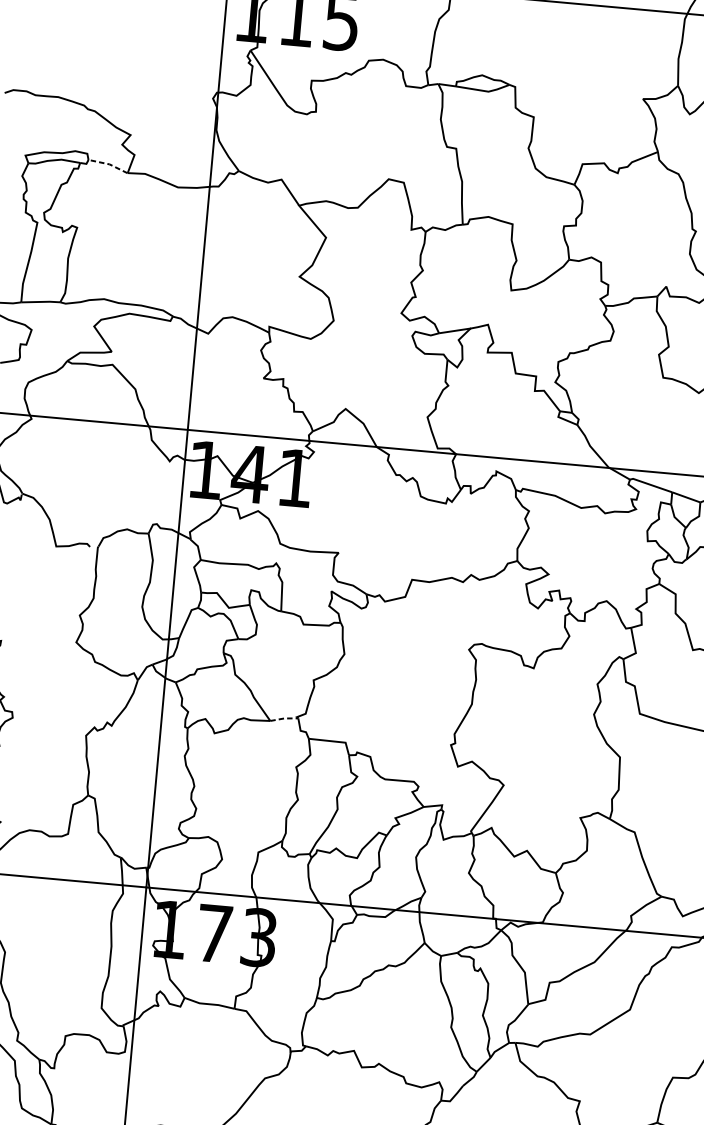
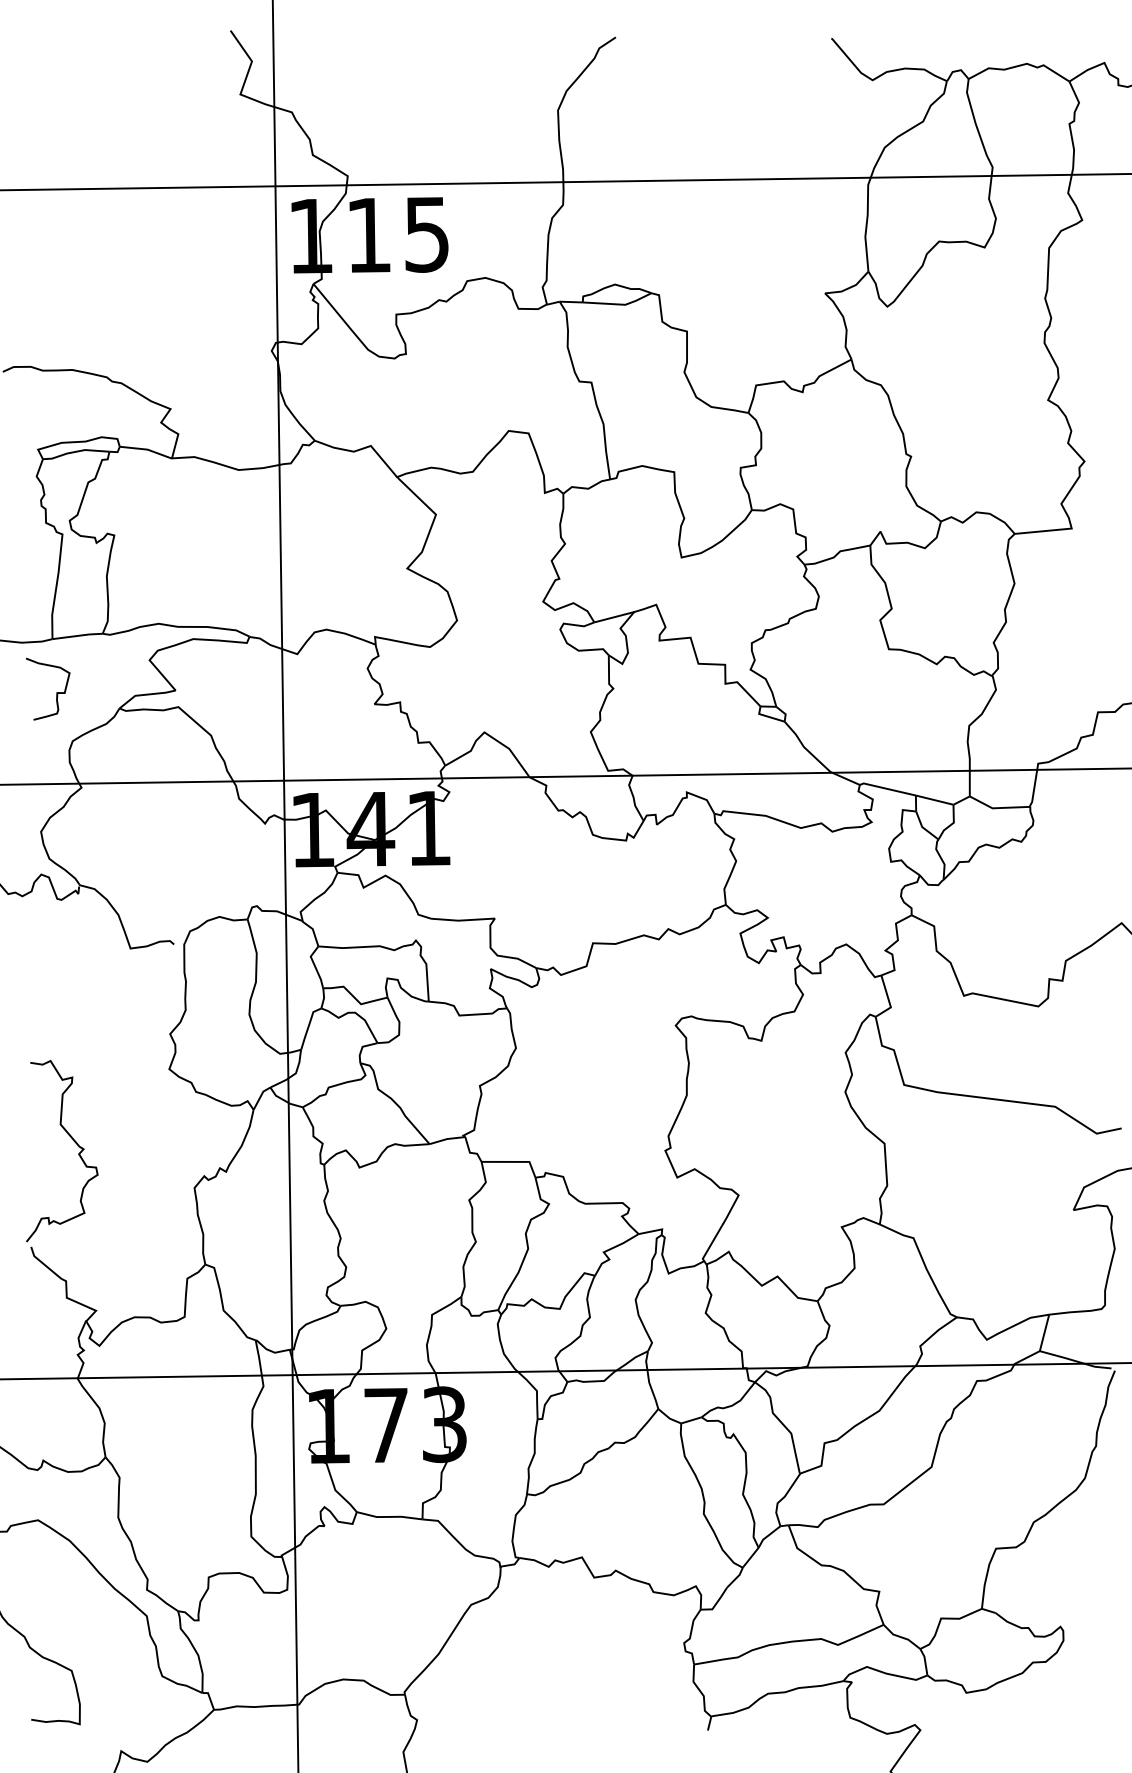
line: (109, 164) -> (147, 449), dashed -> solid
line: (284, 718) -> (447, 1139), dashed -> solid

